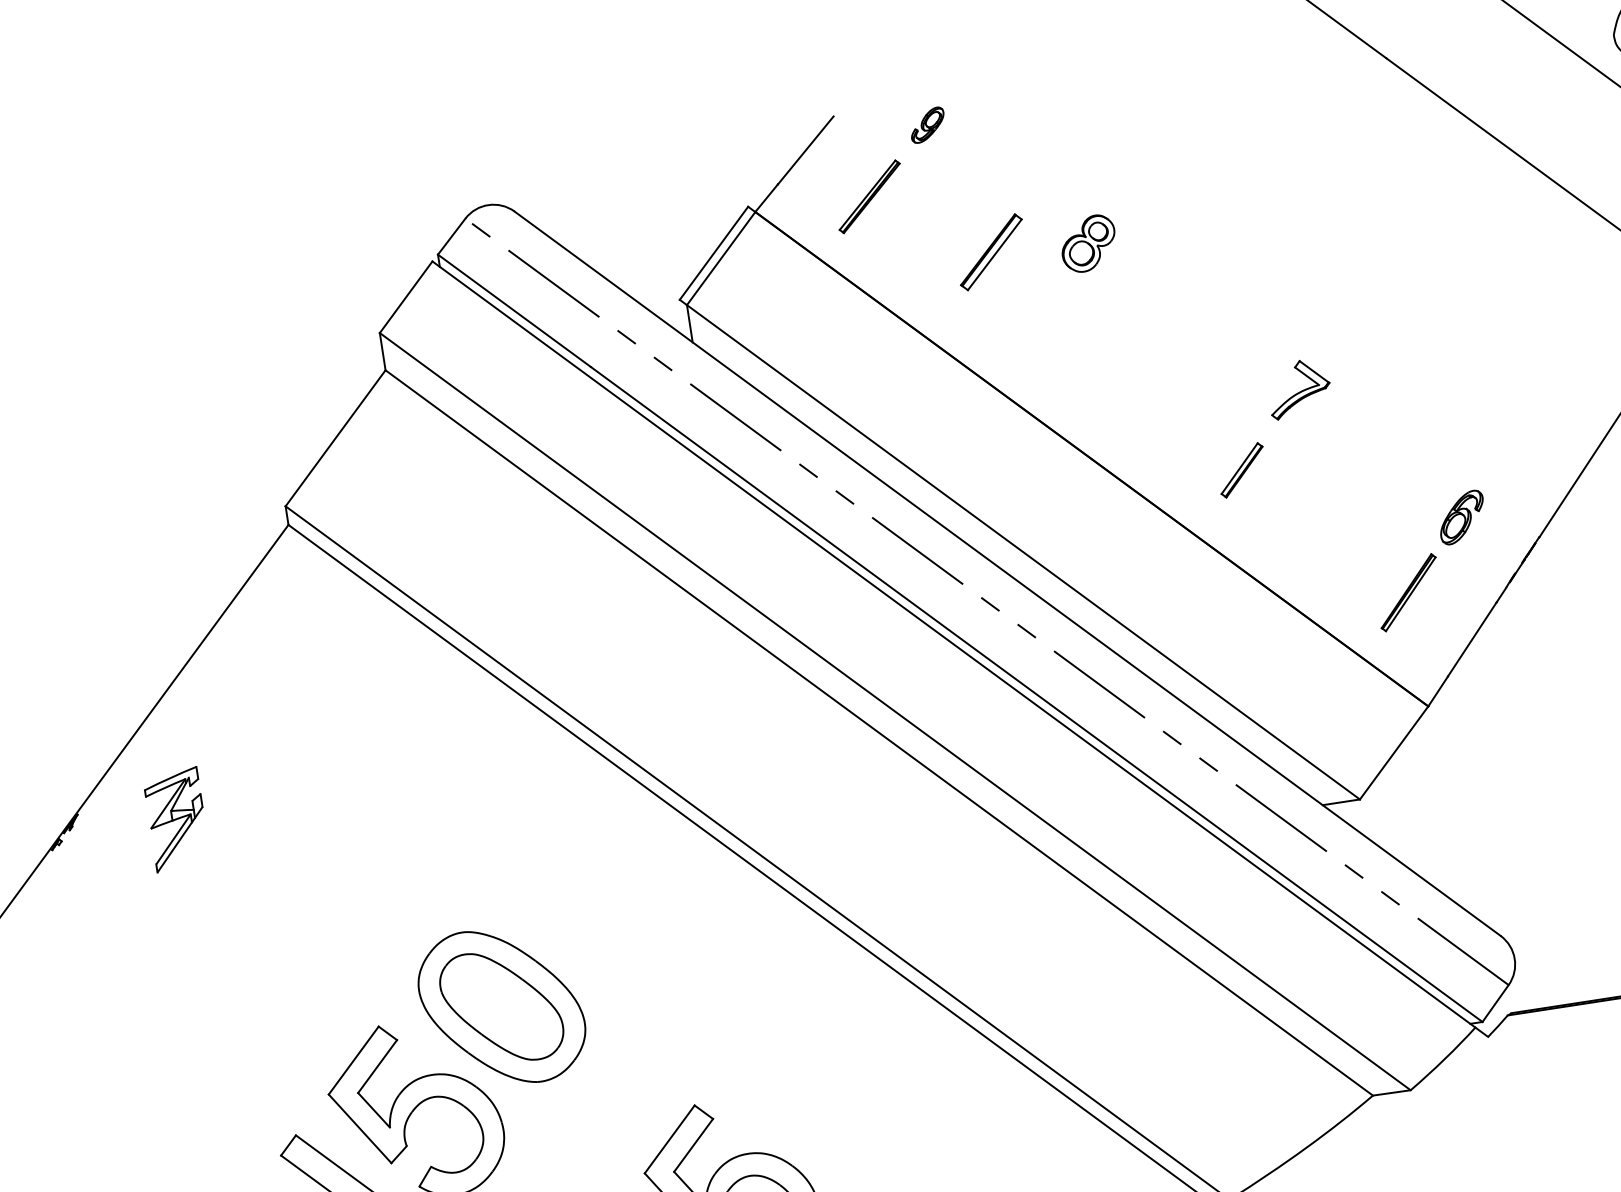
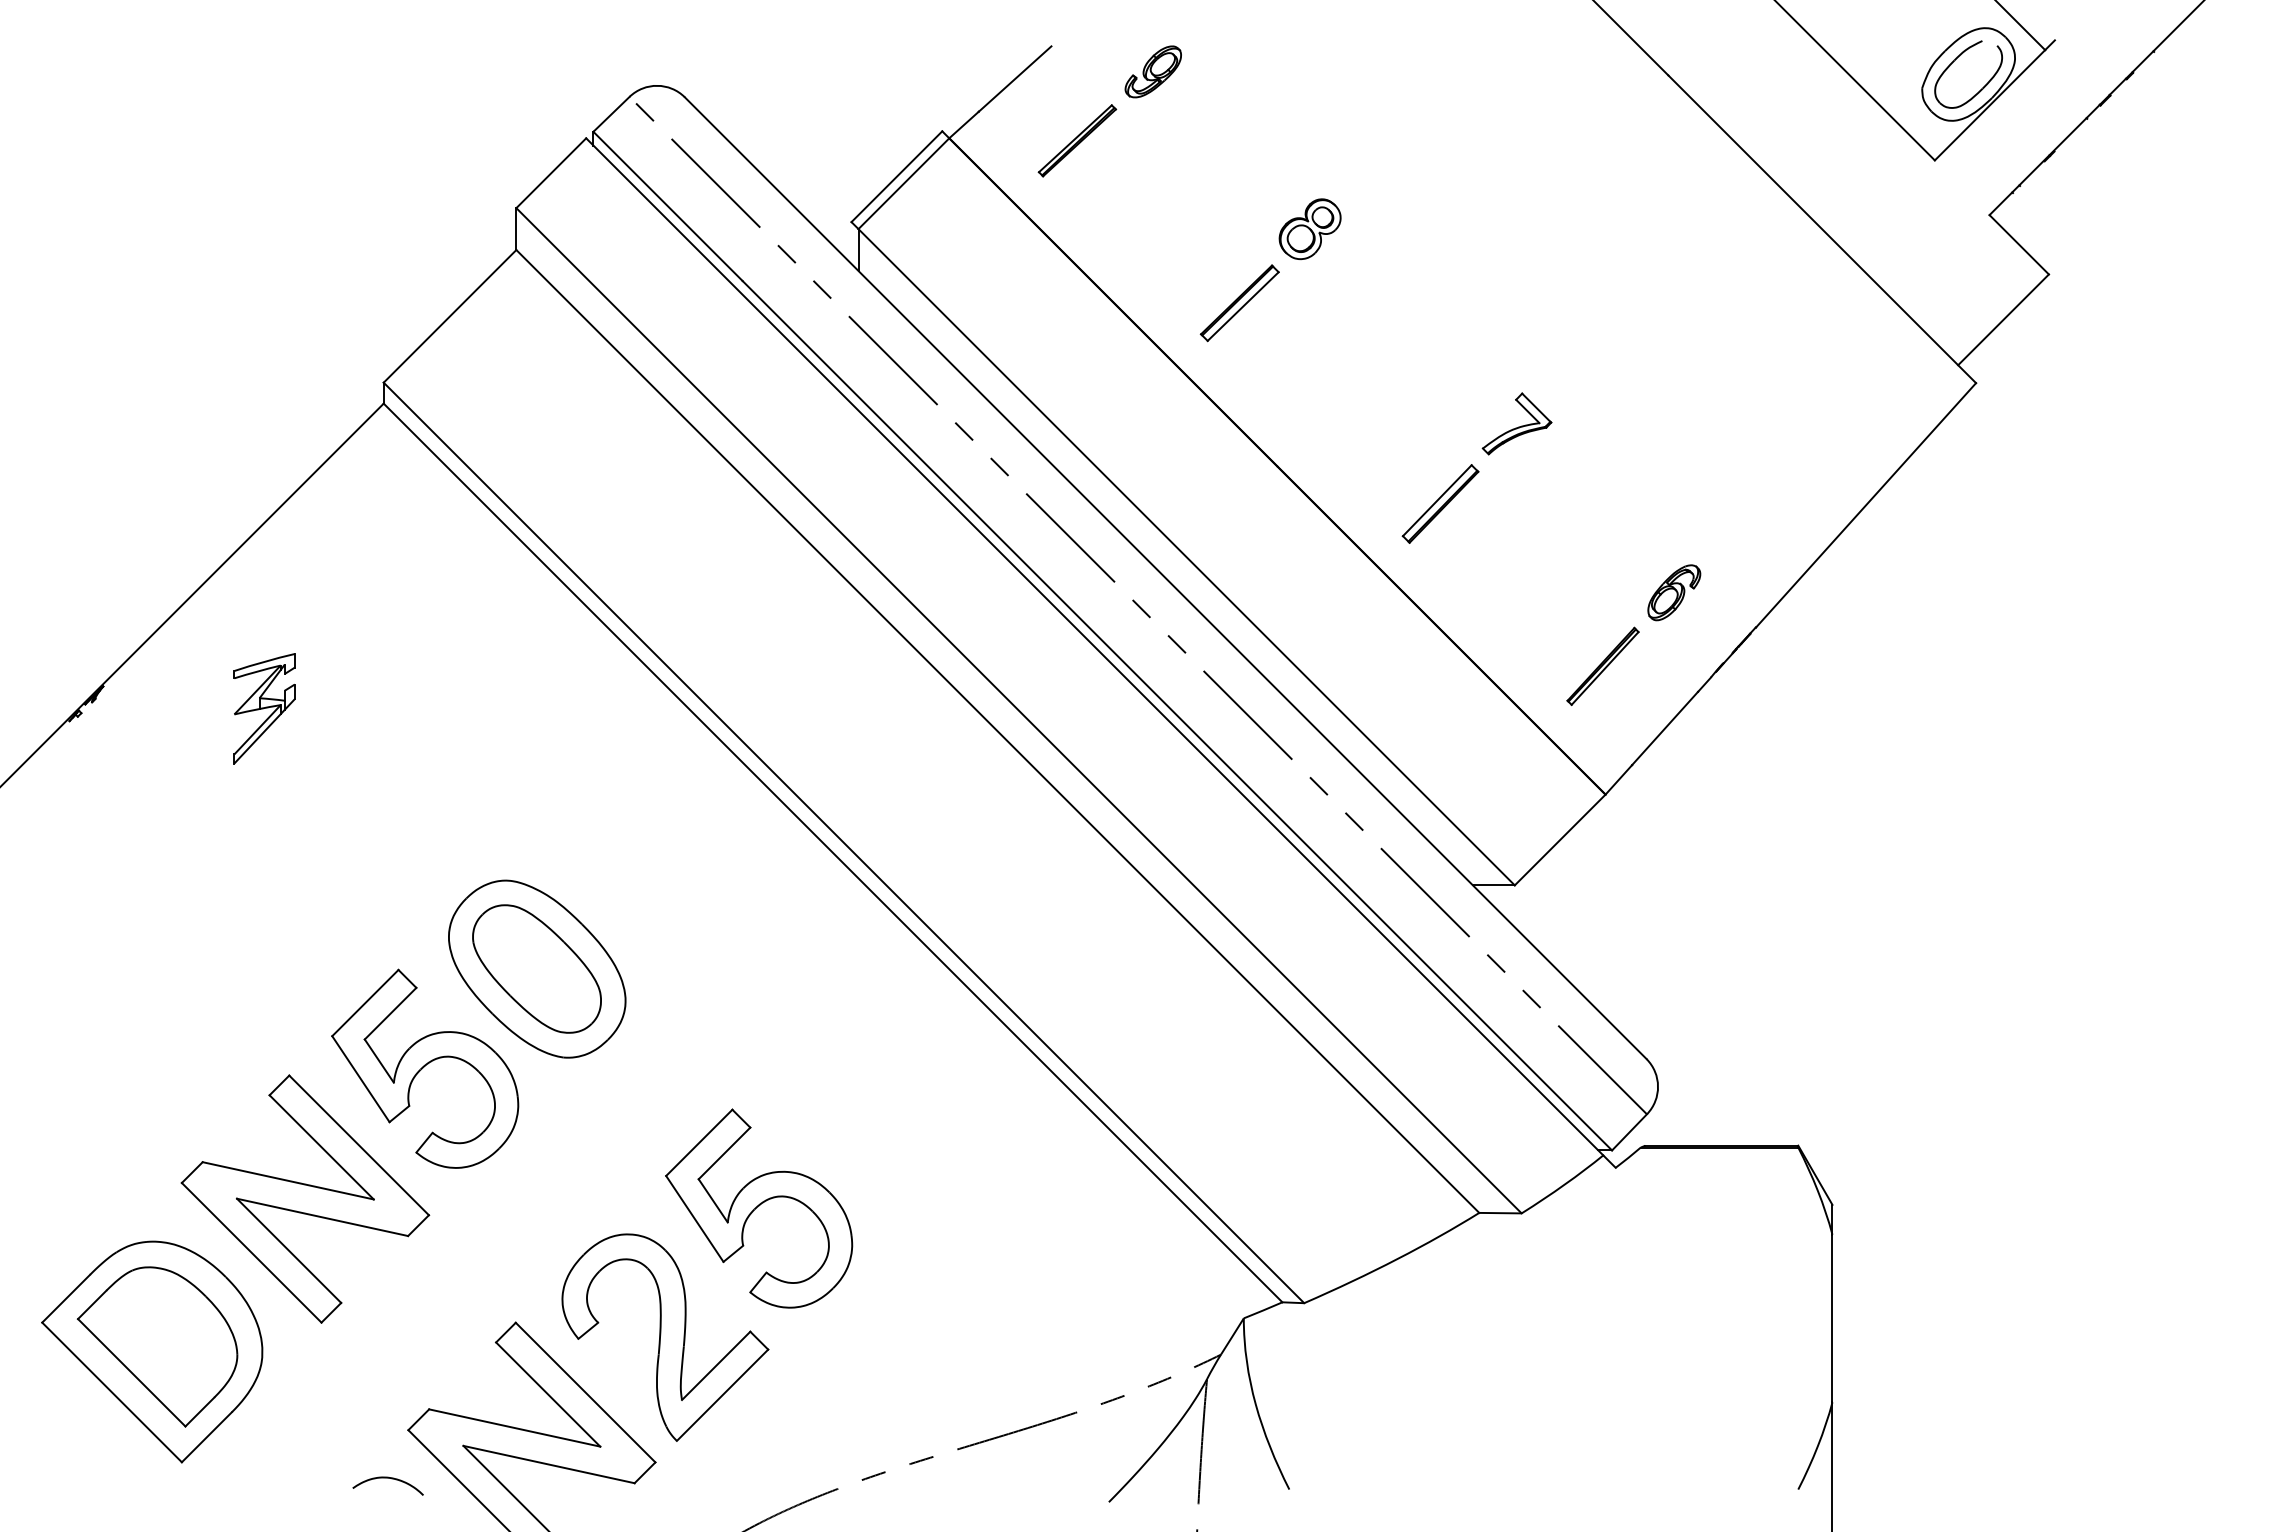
part: (926, 124) -> (1152, 71), size x1.43
part: (991, 252) -> (1239, 303), moved
part: (1241, 469) -> (1440, 503), size x1.43
part: (176, 819) -> (264, 708), moved

